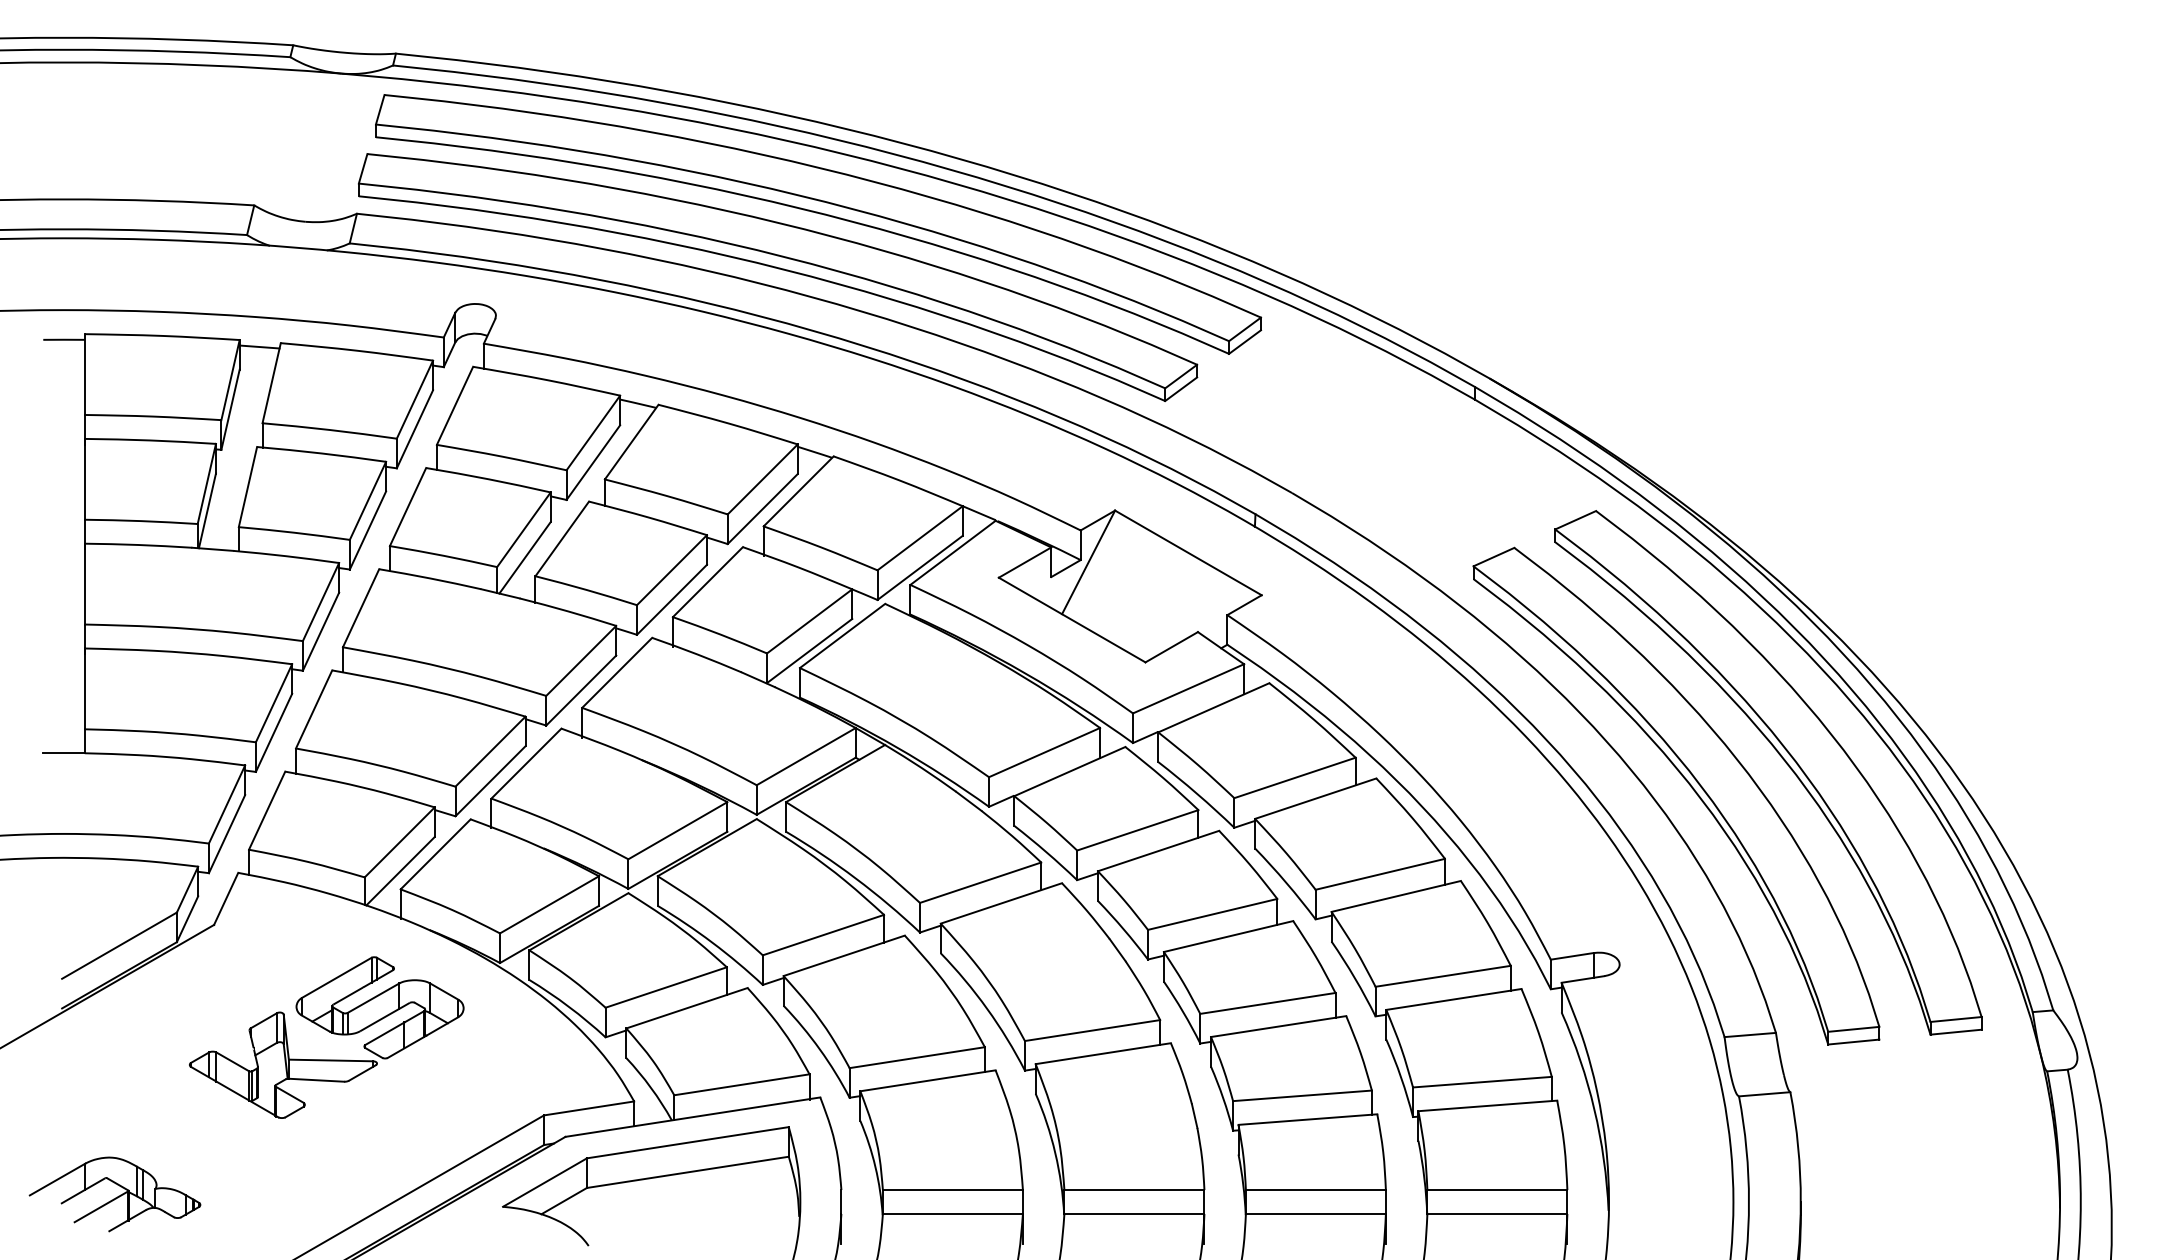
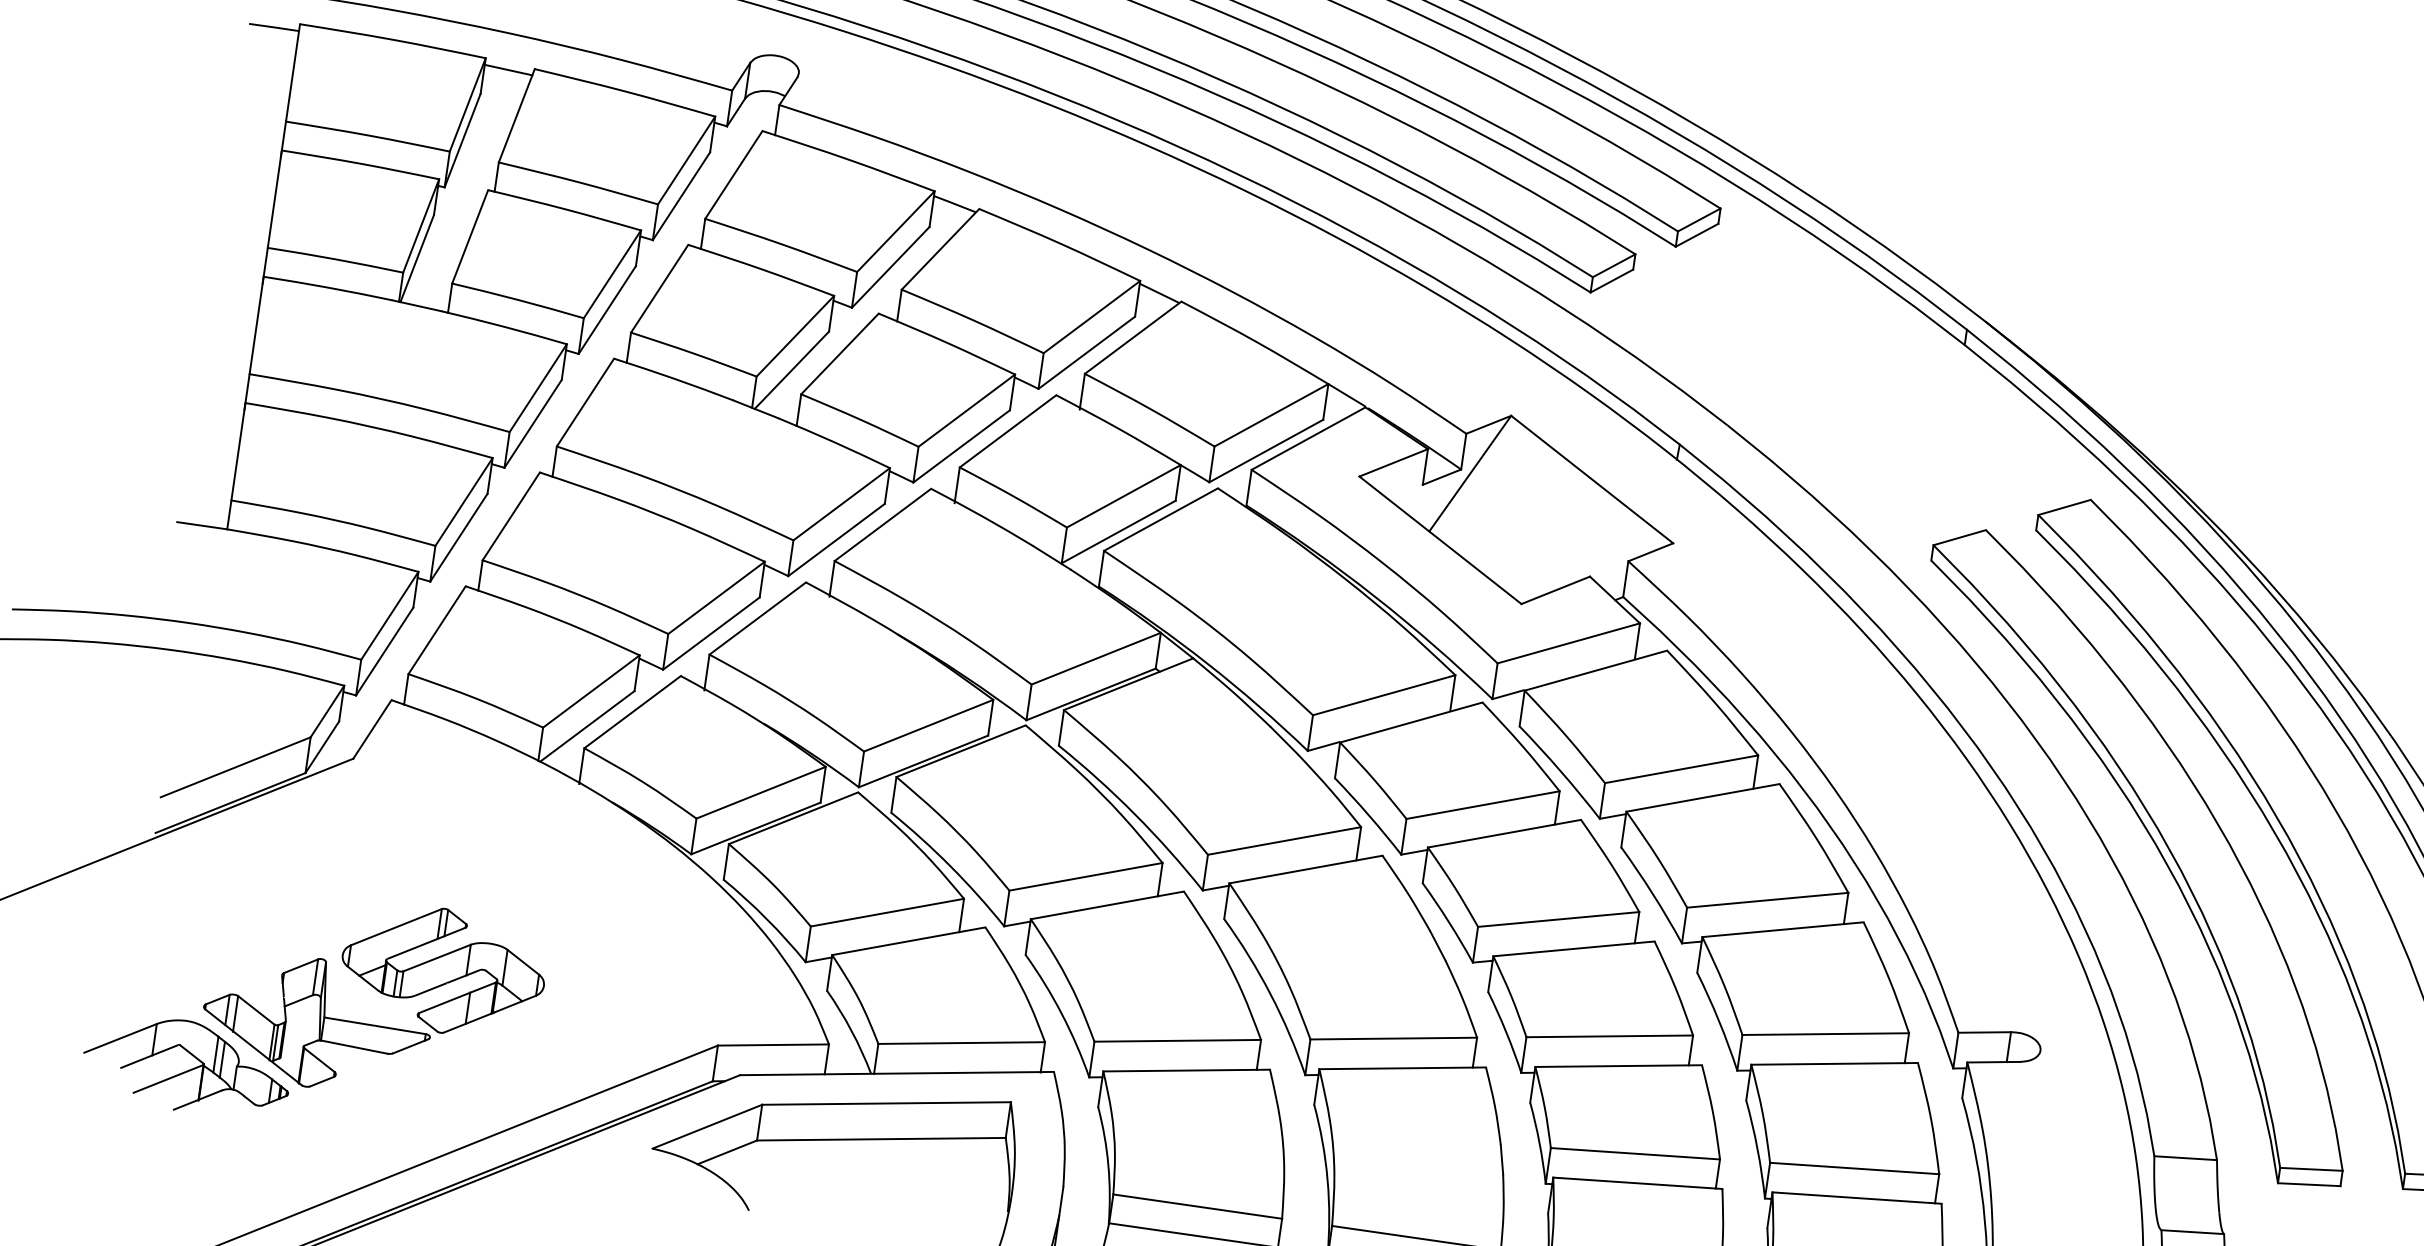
part: (326, 1037) -> (373, 997), moved

